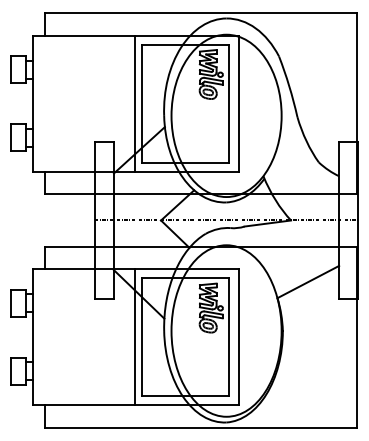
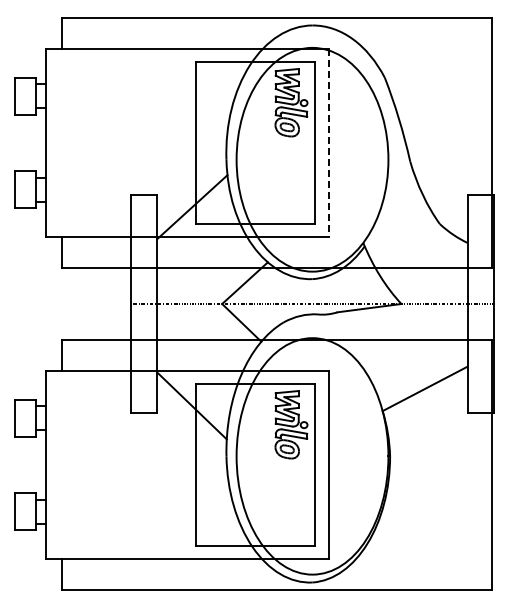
line: (134, 103) -> (185, 142), removed
line: (238, 103) -> (328, 142), solid -> dashed
line: (134, 336) -> (185, 464), removed

